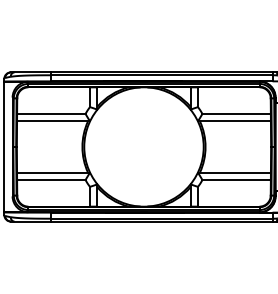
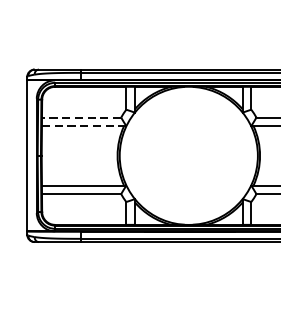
line: (50, 113) -> (80, 117), solid -> dashed
line: (54, 121) -> (85, 126), solid -> dashed

